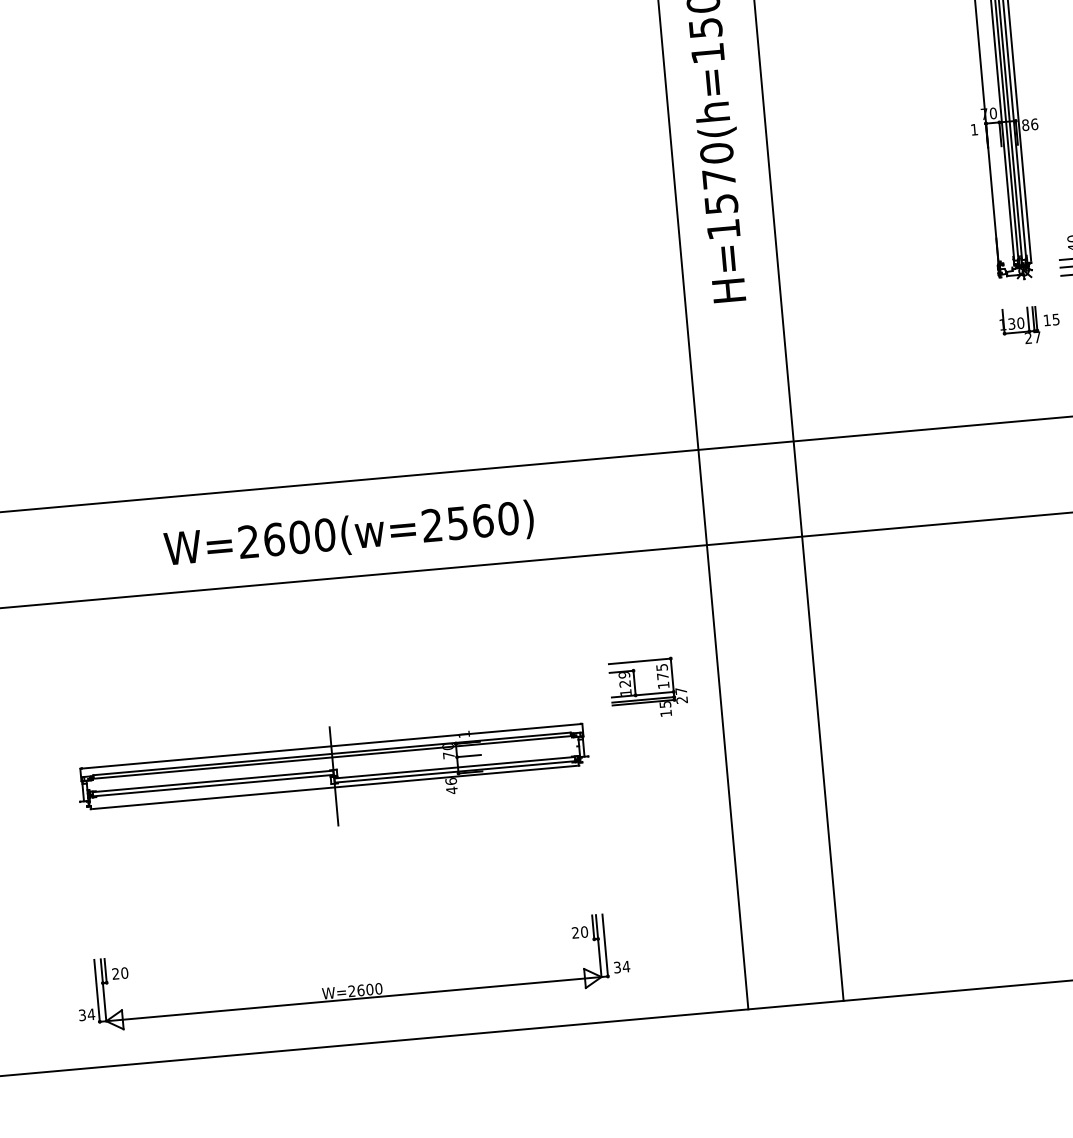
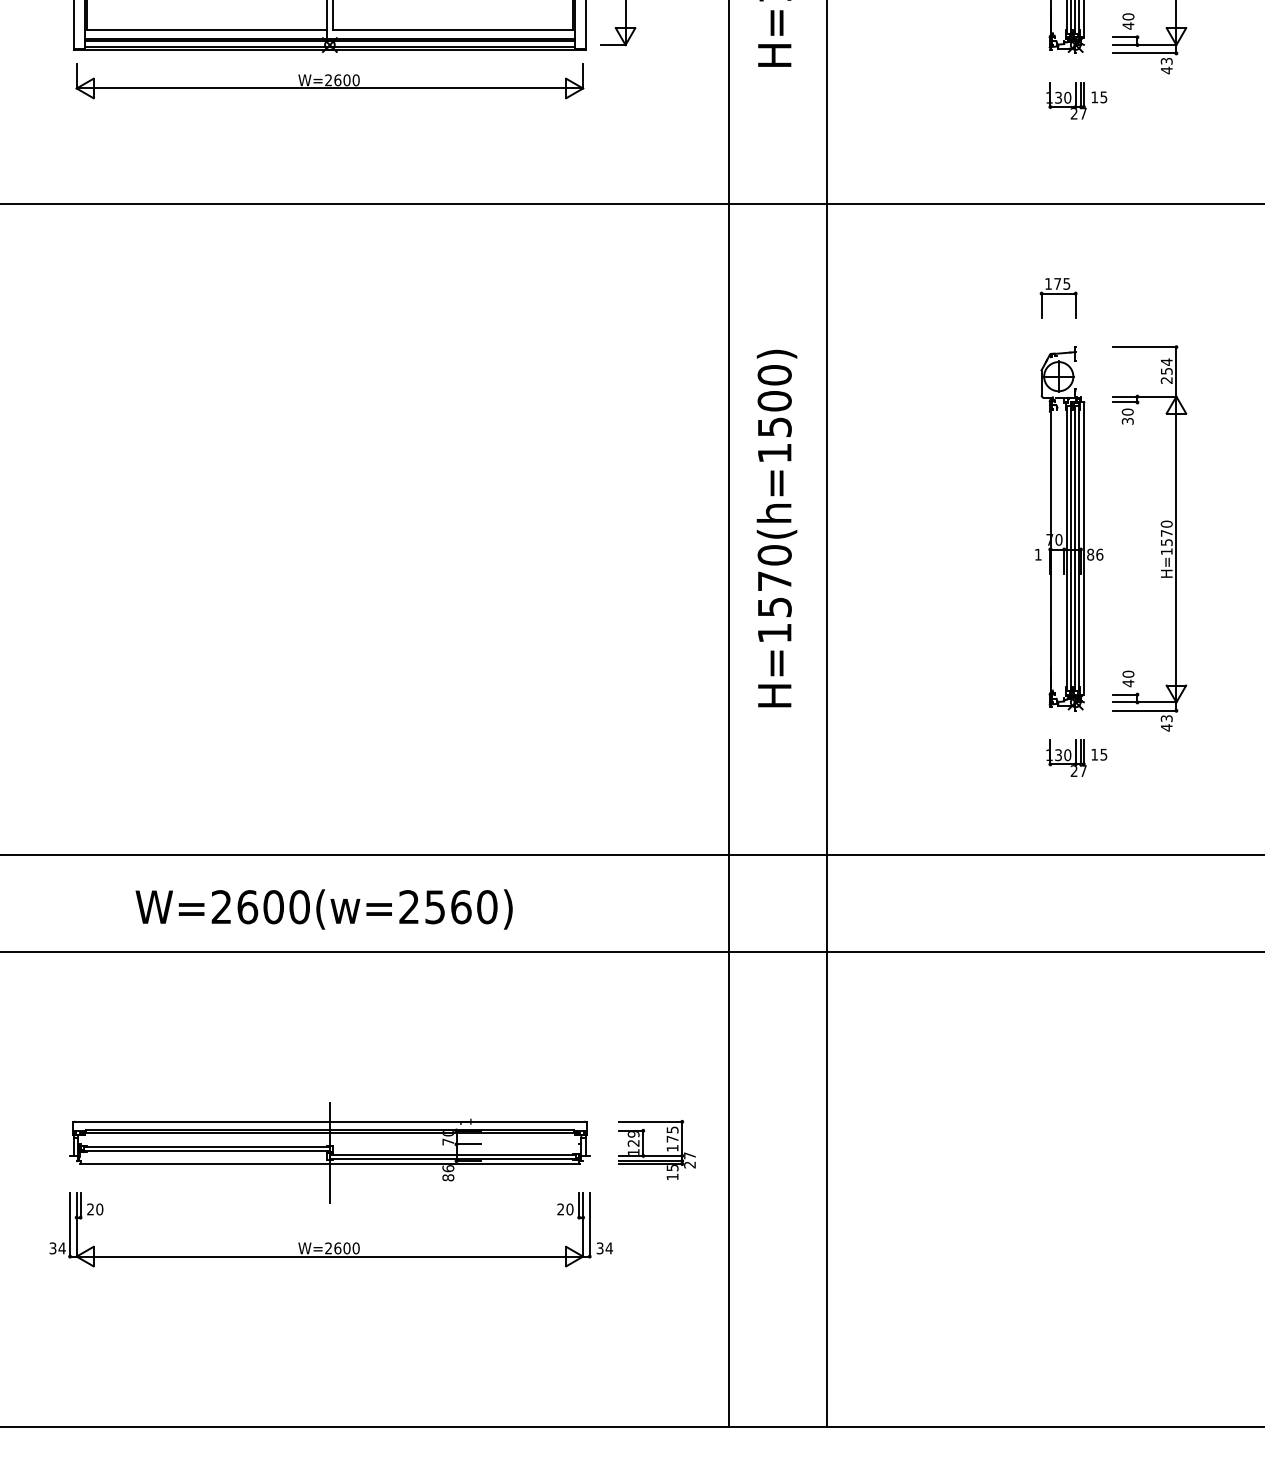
text: (348, 535) -> (323, 909), moved
part: (648, 687) -> (656, 1149), moved
text: (452, 790) -> (448, 1177), 46 -> 86
part: (352, 985) -> (329, 1242), moved

